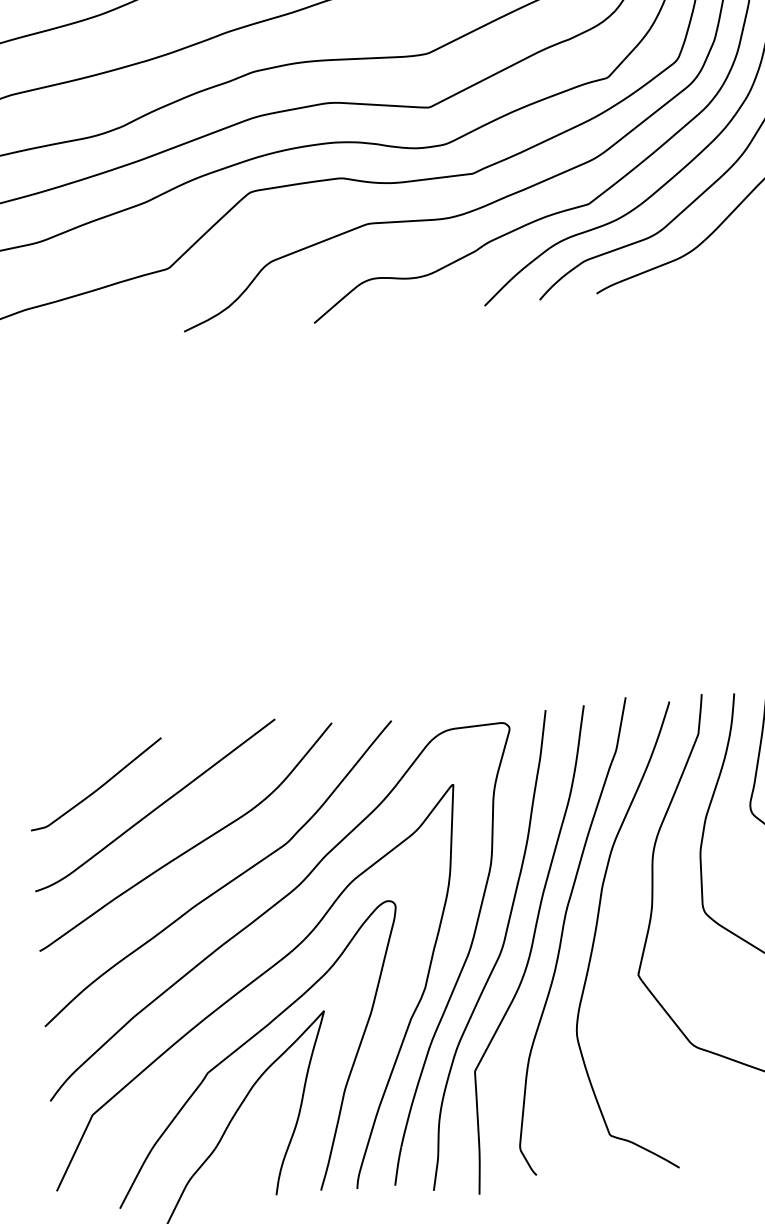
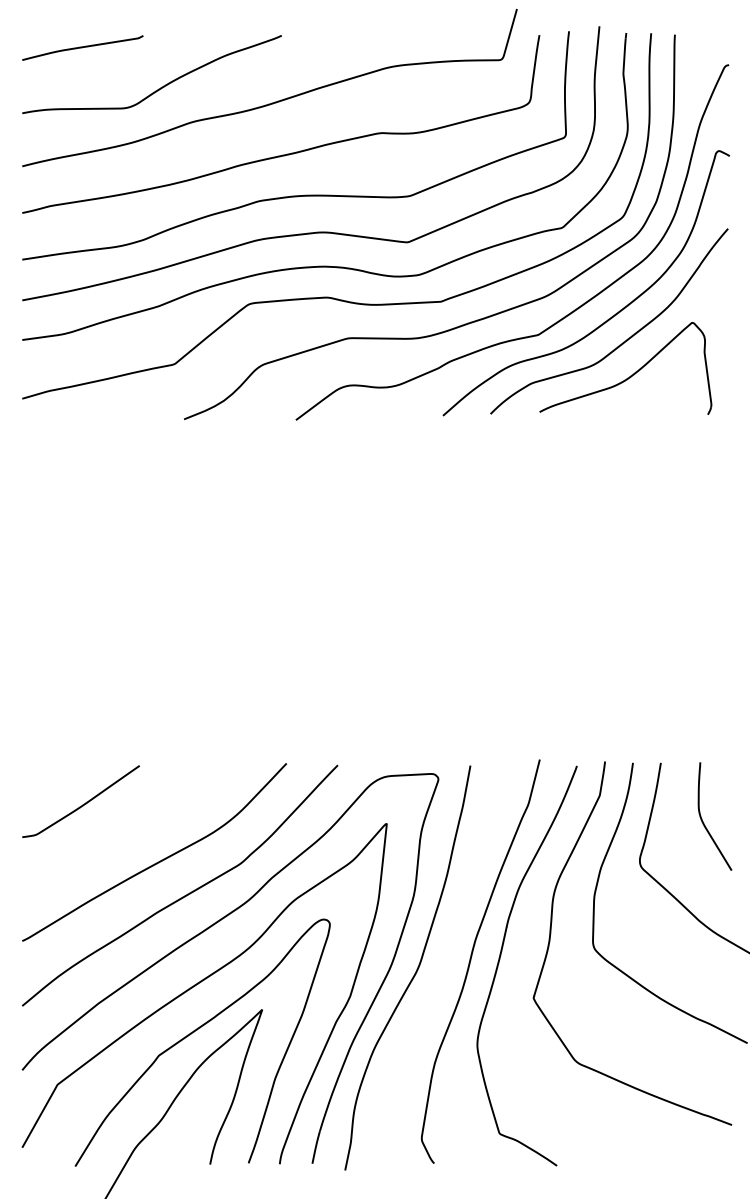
curve: (156, 806) -> (131, 824), removed
curve: (531, 949) -> (443, 969), removed

